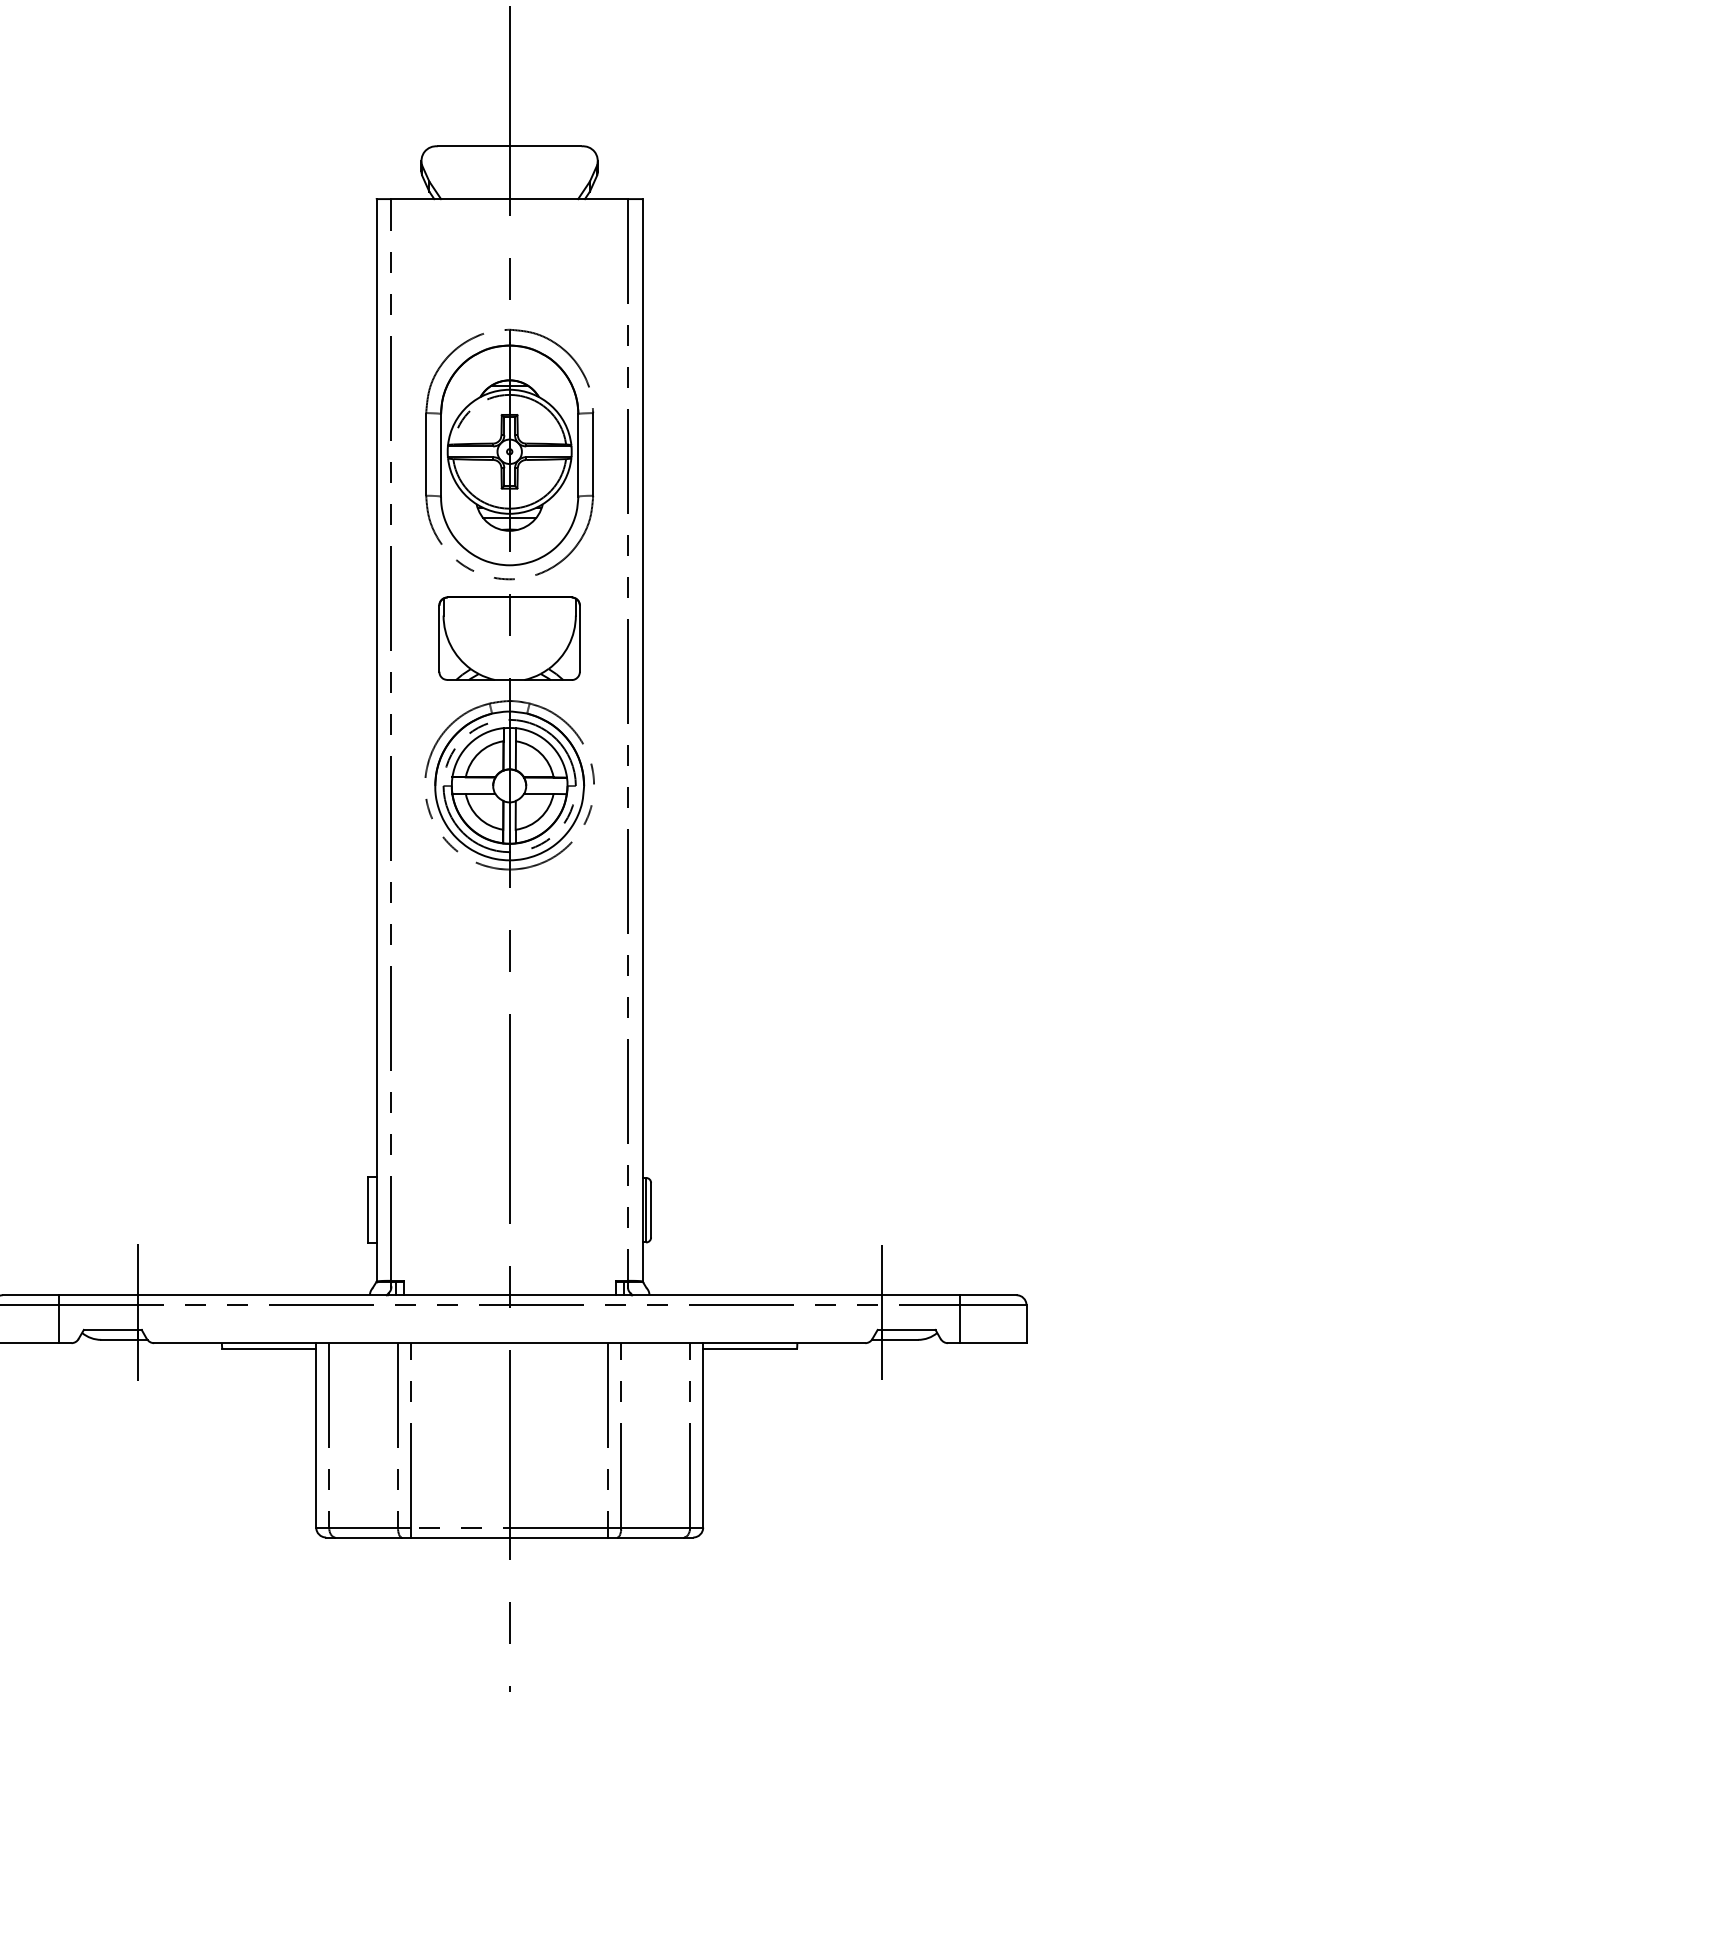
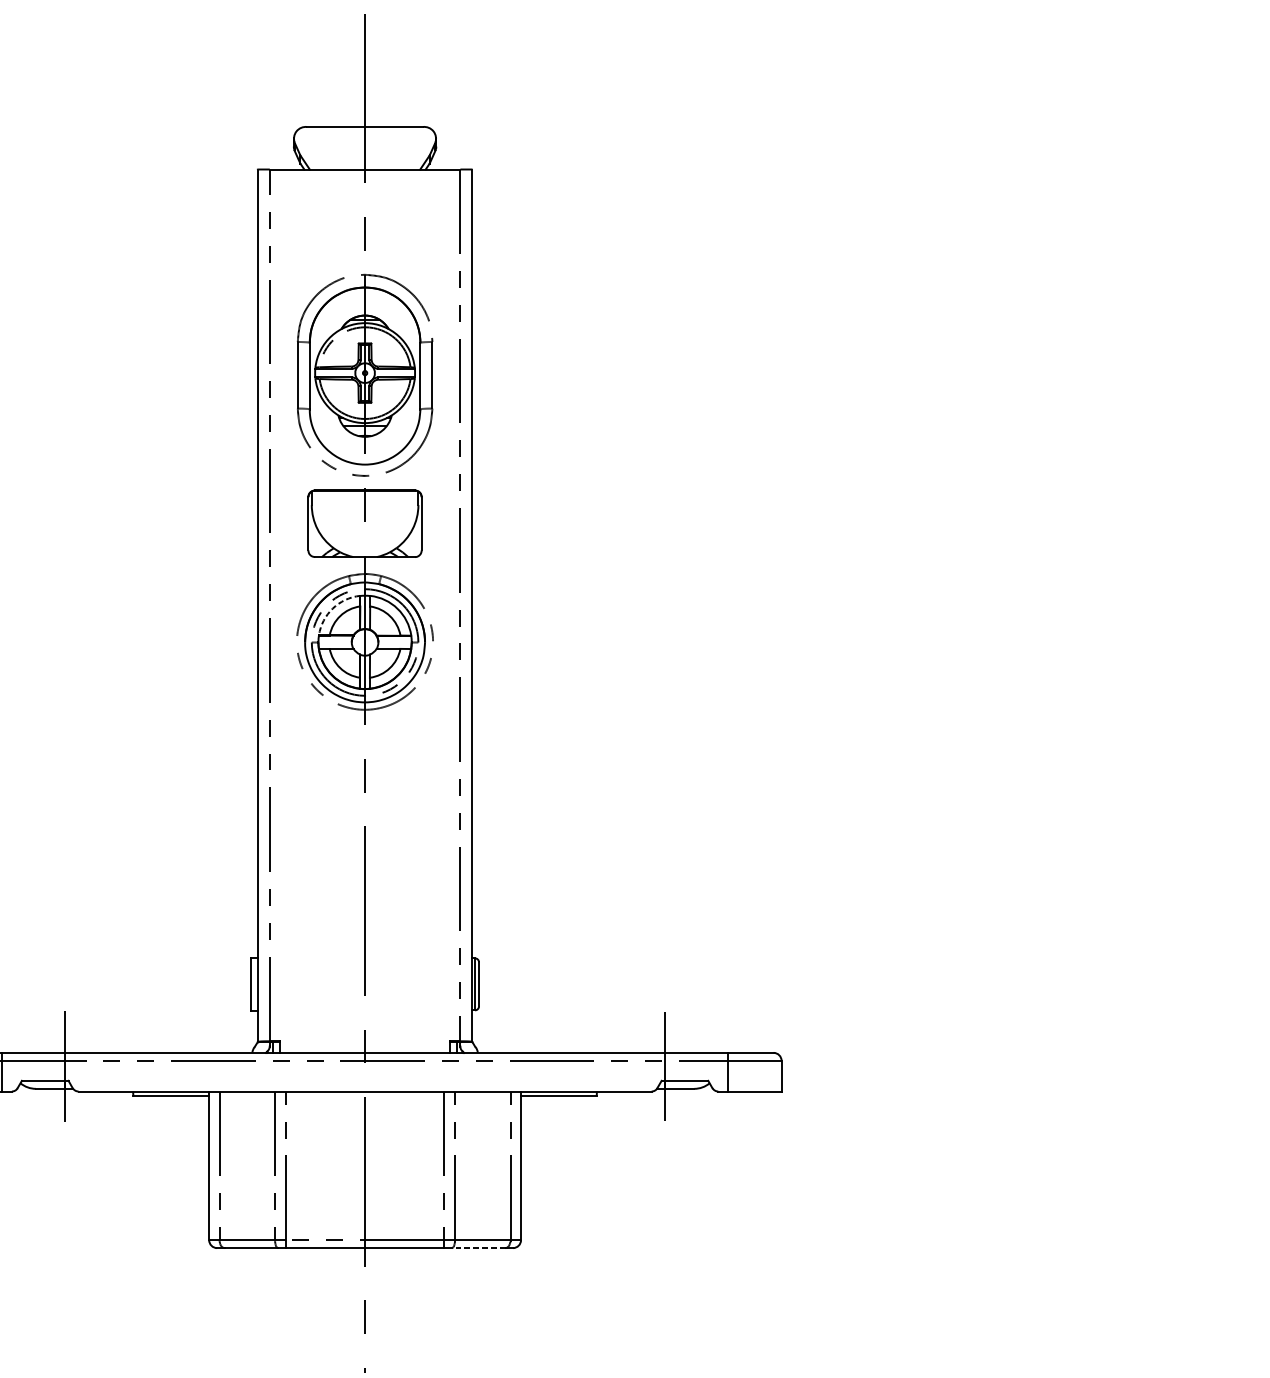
arc: (469, 743) -> (332, 608), solid -> dashed
line: (650, 1537) -> (478, 1248), solid -> dashed

